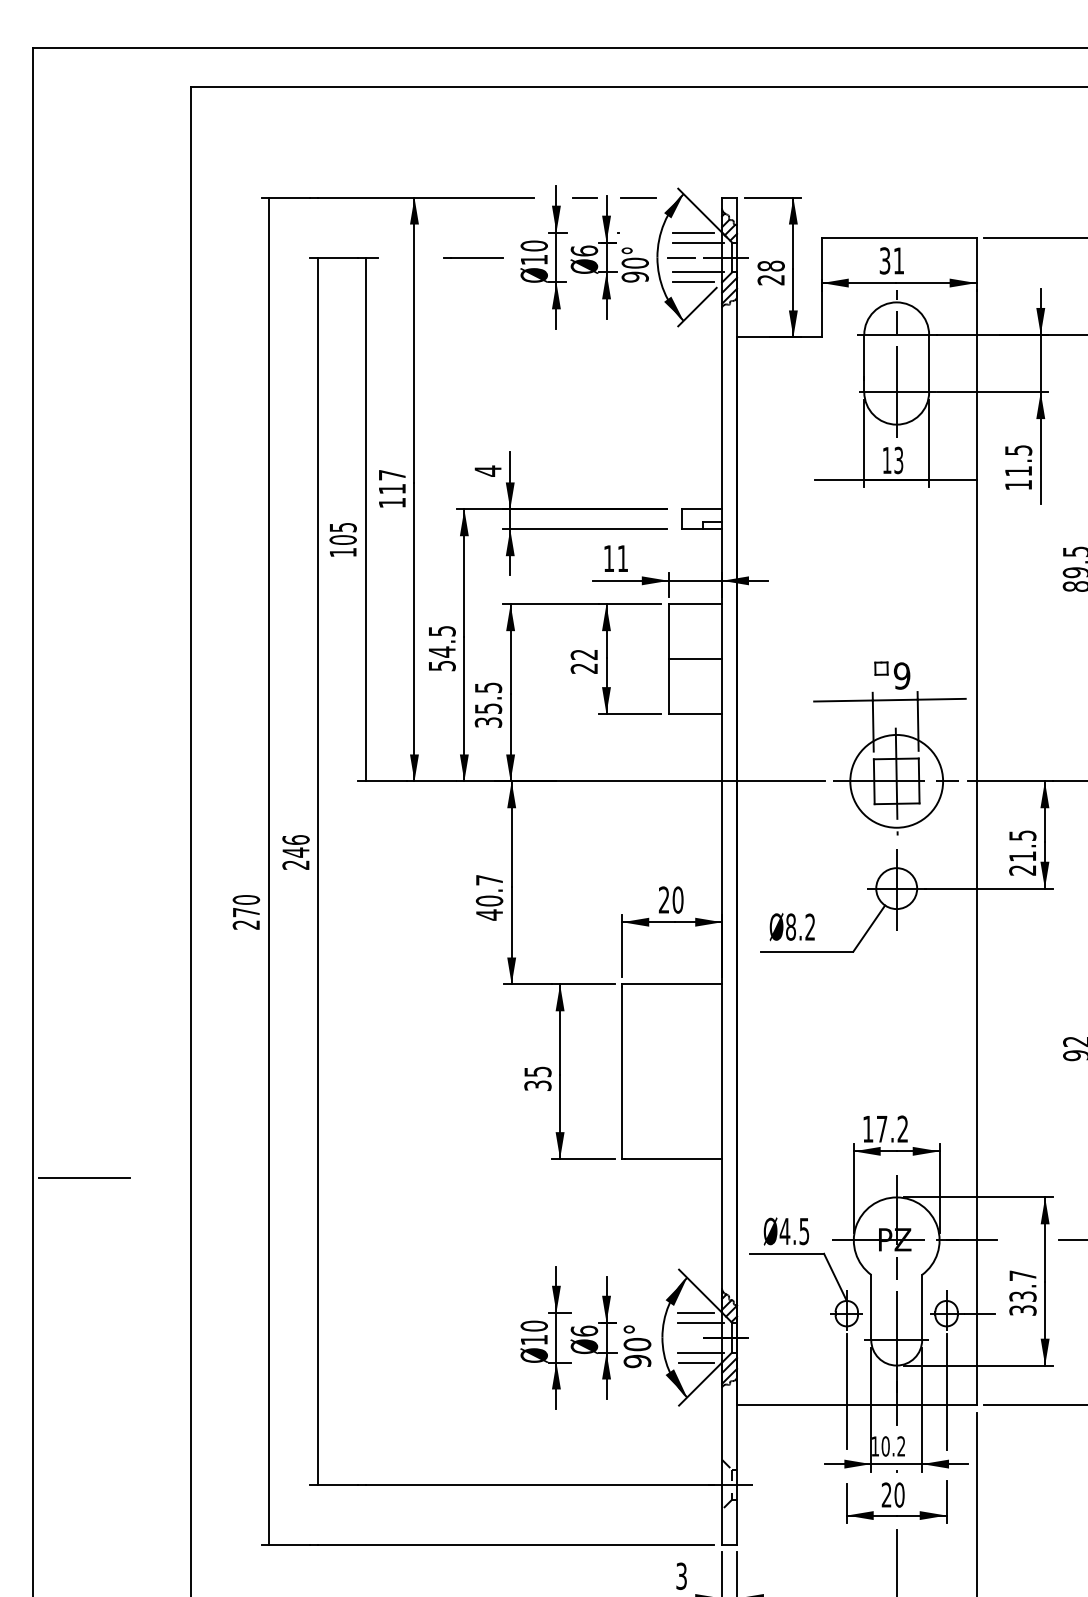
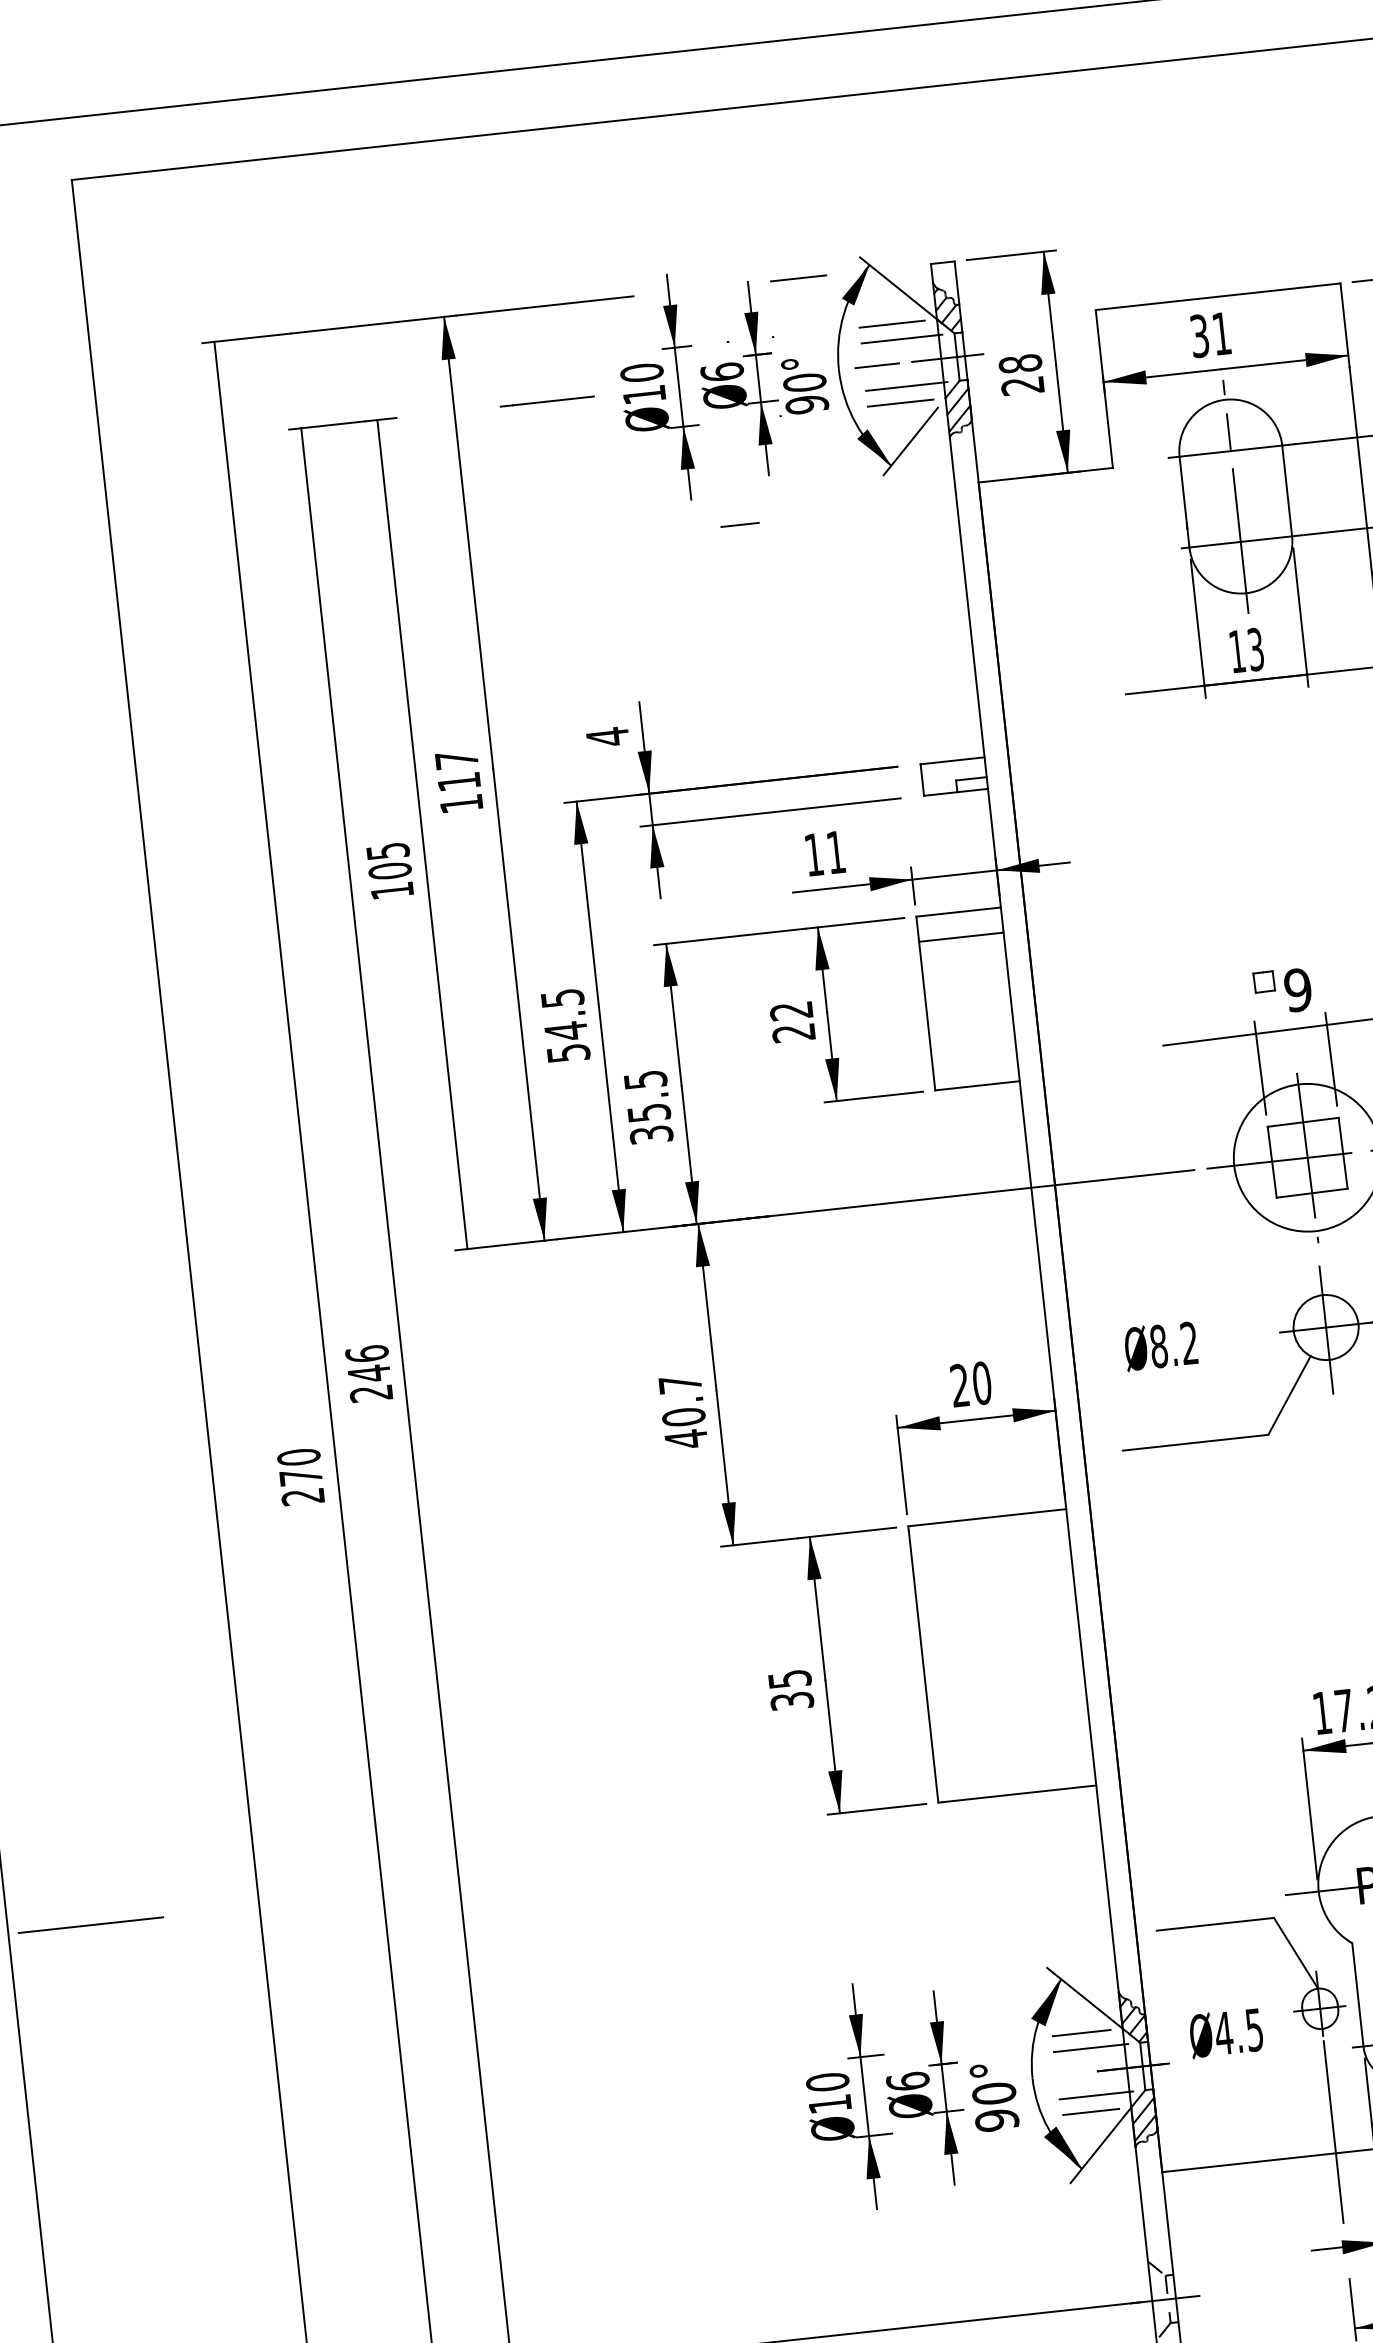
line: (584, 197) -> (738, 524), moved
line: (695, 659) -> (961, 937), moved
text: (791, 927) -> (1159, 1347), moved
text: (786, 1231) -> (1226, 2033), moved

